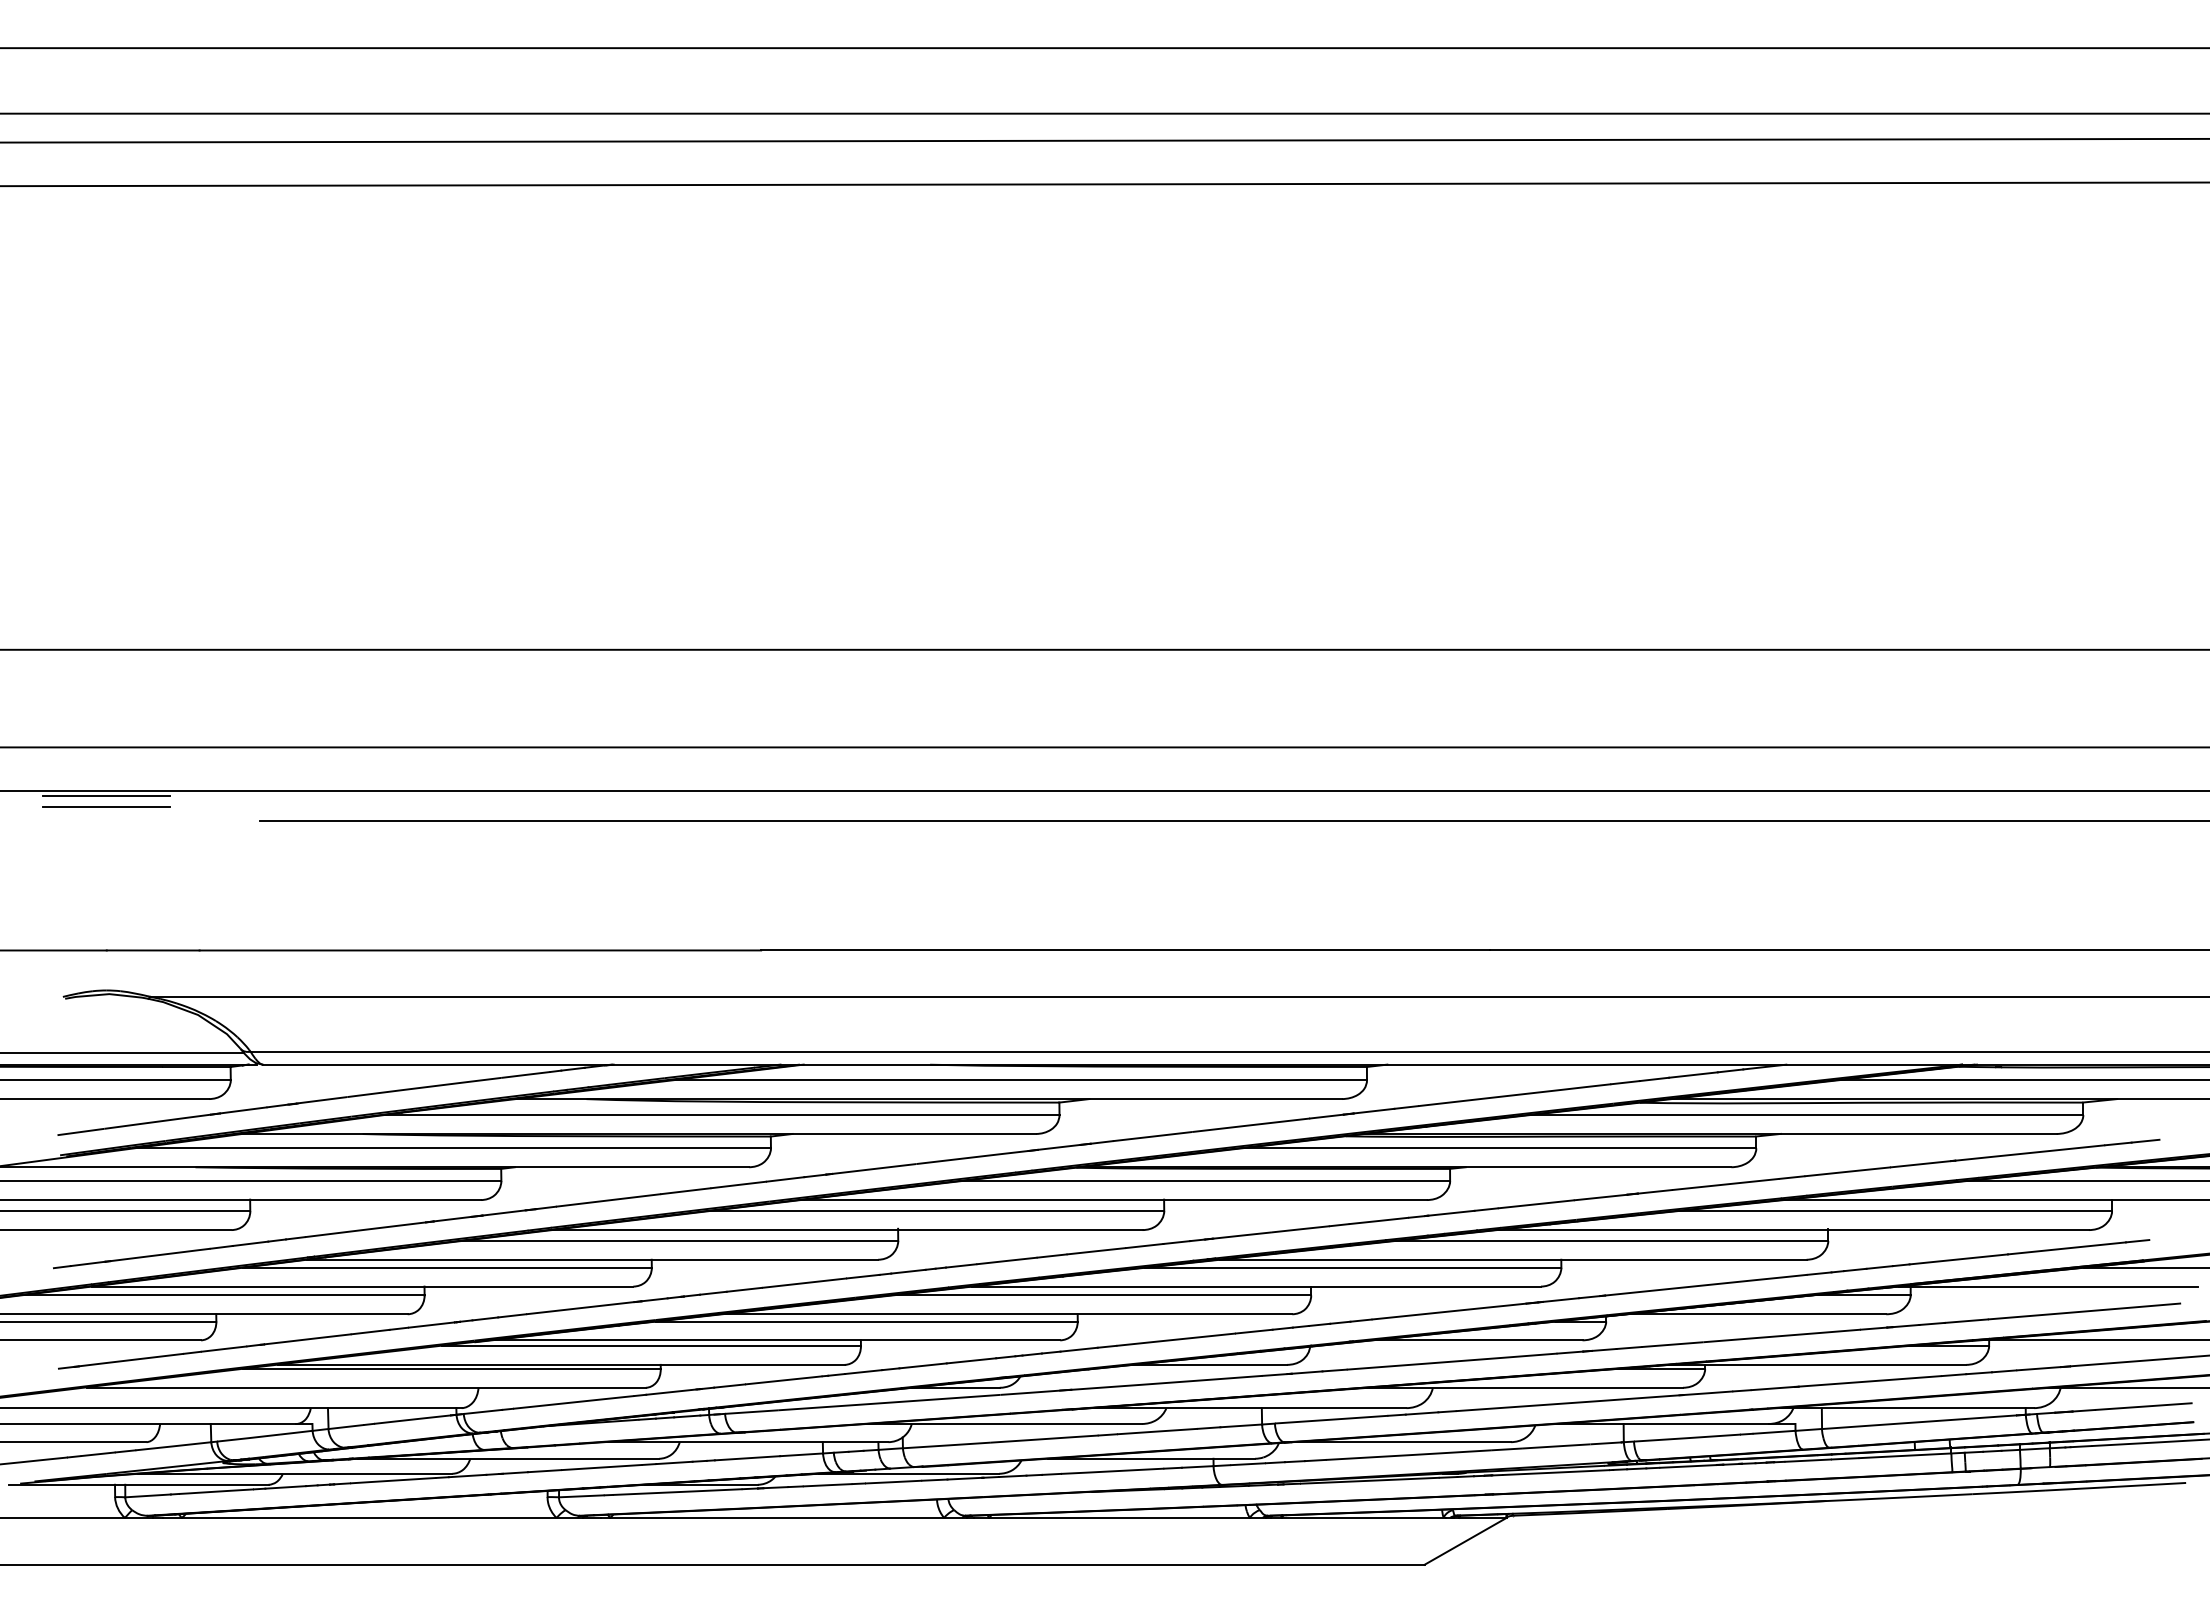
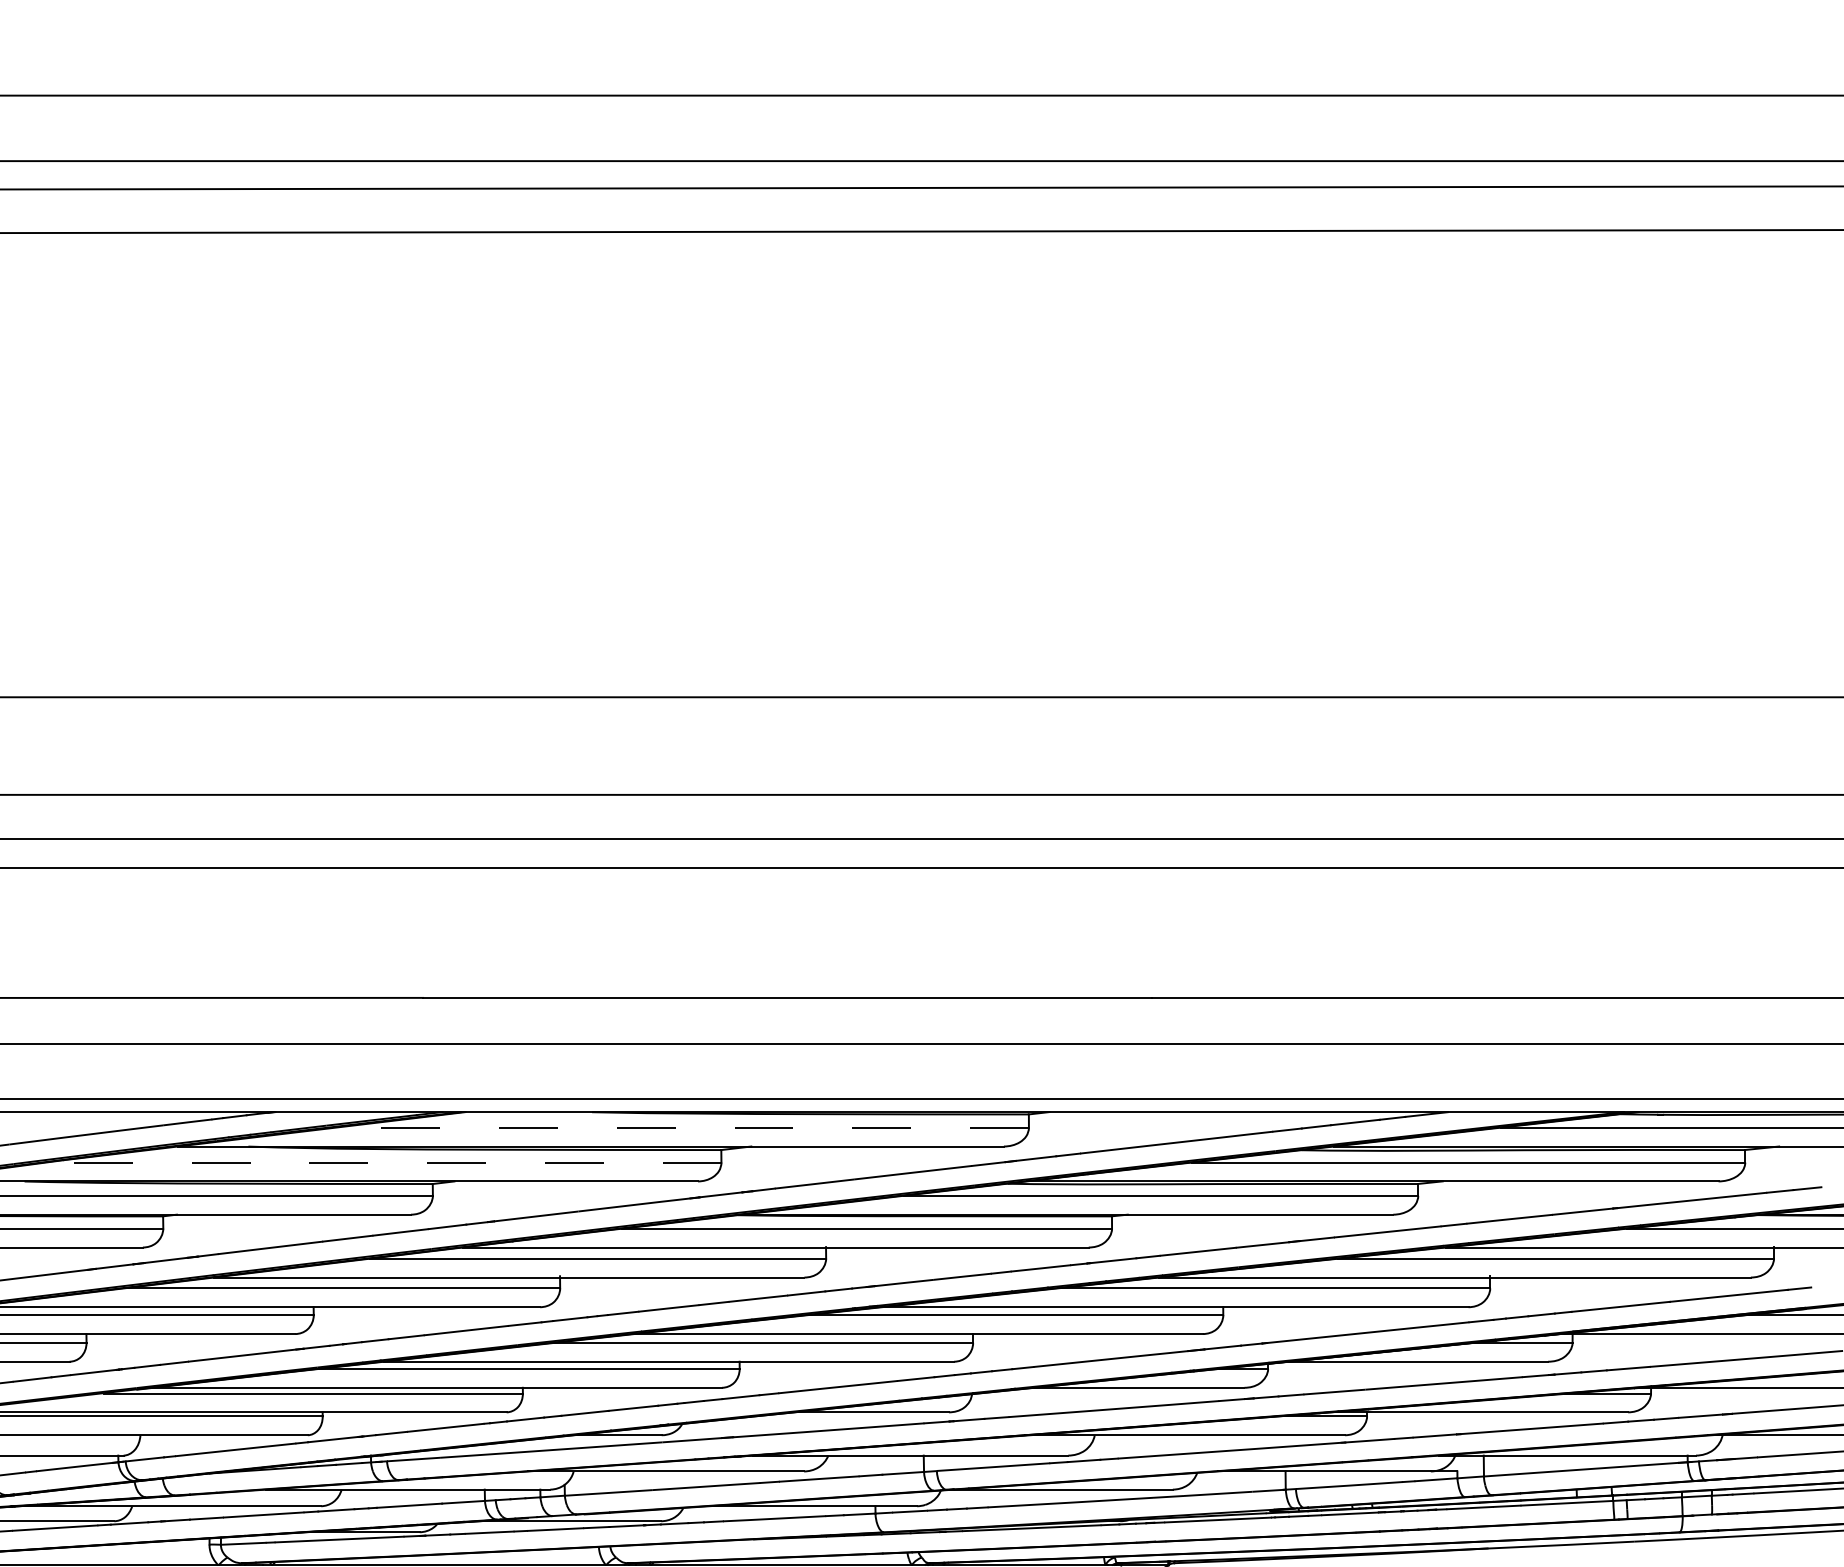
line: (1020, 1080) -> (682, 1127), solid -> dashed
line: (721, 1115) -> (383, 1162), solid -> dashed

